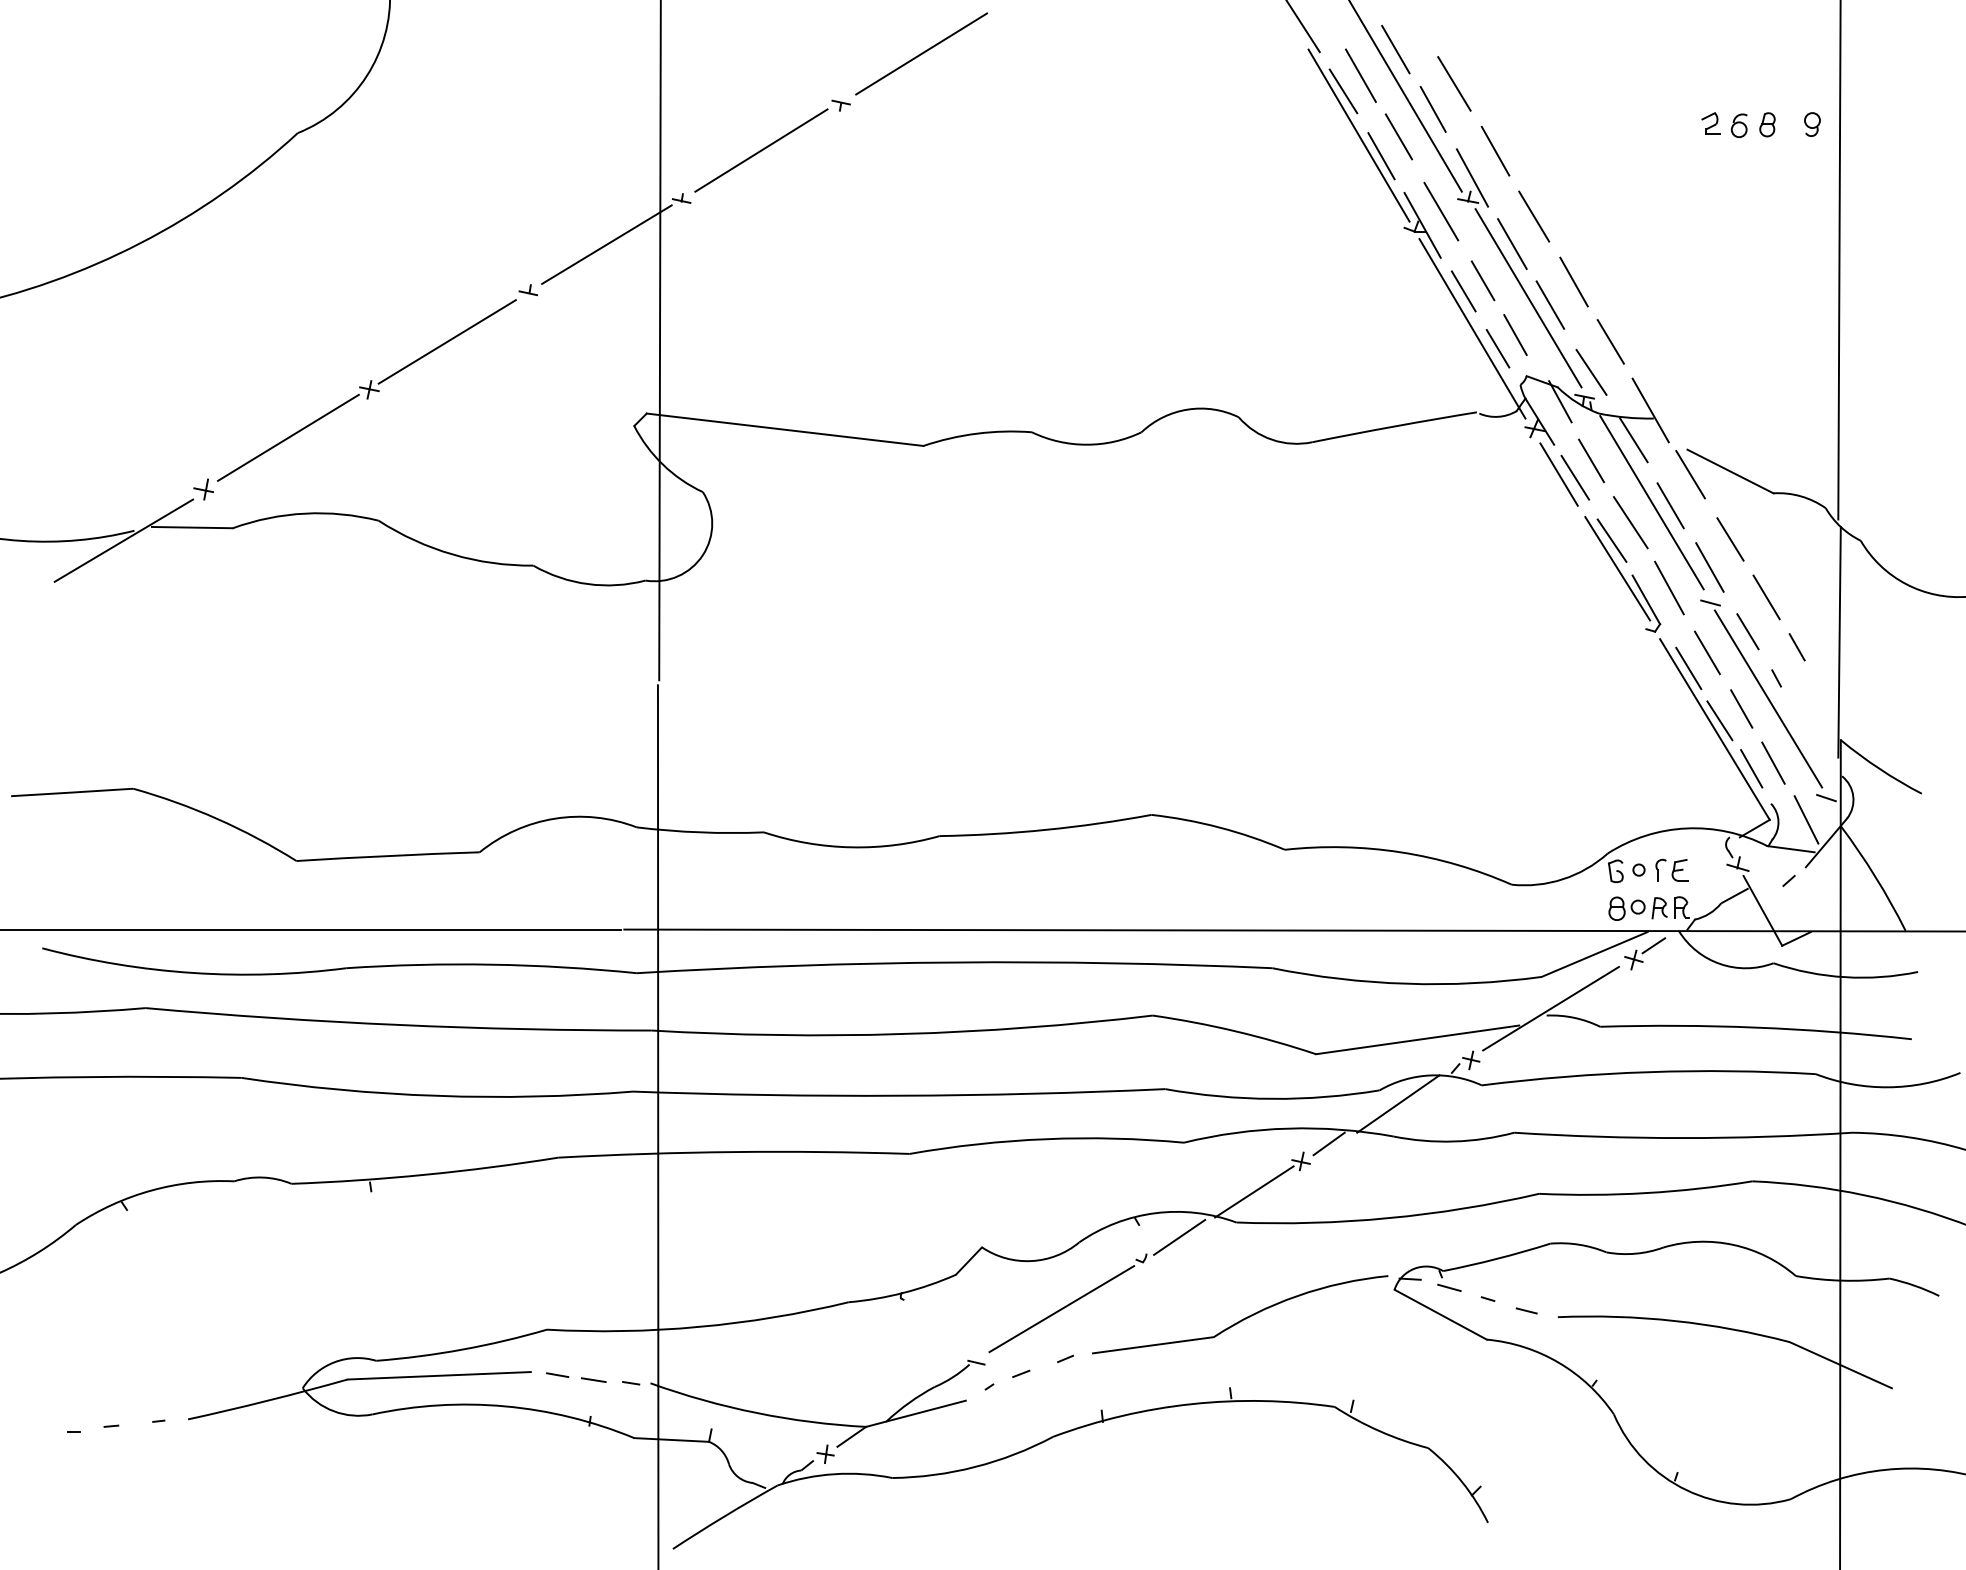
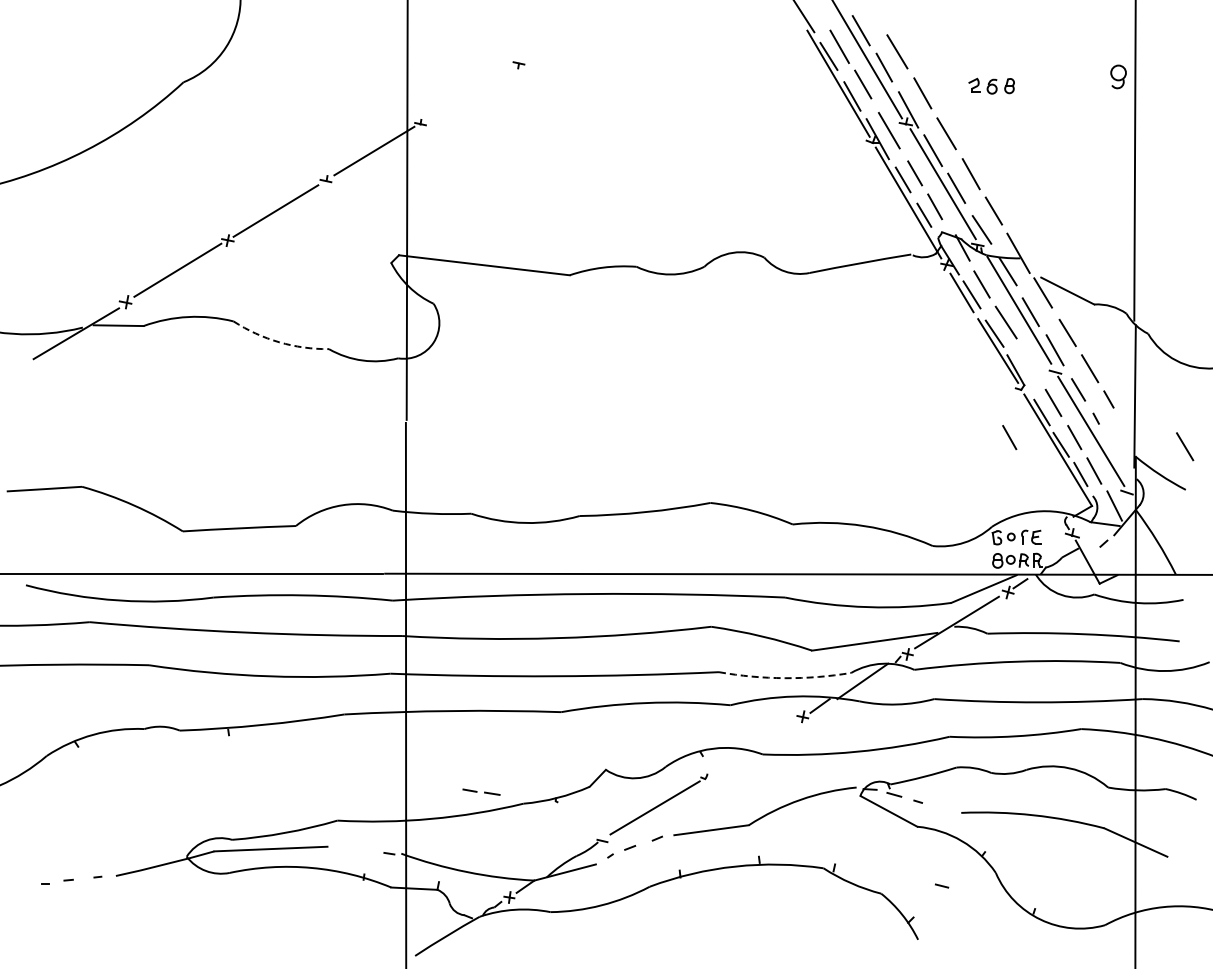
line: (921, 54) -> (568, 33), removed
part: (1738, 123) -> (991, 85), moved
part: (1811, 123) -> (1117, 76), size x1.6
line: (760, 149) -> (469, 92), removed
arc: (453, 554) -> (279, 342), solid -> dashed
line: (1668, 587) -> (1029, 362), removed
line: (1636, 708) -> (1009, 437), added
line: (1921, 723) -> (1185, 446), added
arc: (1273, 1099) -> (785, 678), solid -> dashed
line: (1253, 1191) -> (773, 735), removed
line: (1179, 1237) -> (727, 763), removed
line: (1527, 1310) -> (942, 885), moved
part: (576, 1376) -> (481, 791), moved

